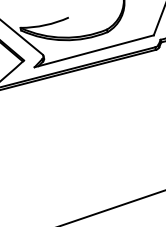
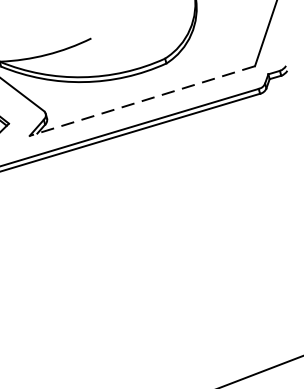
line: (94, 51) -> (142, 101), solid -> dashed

